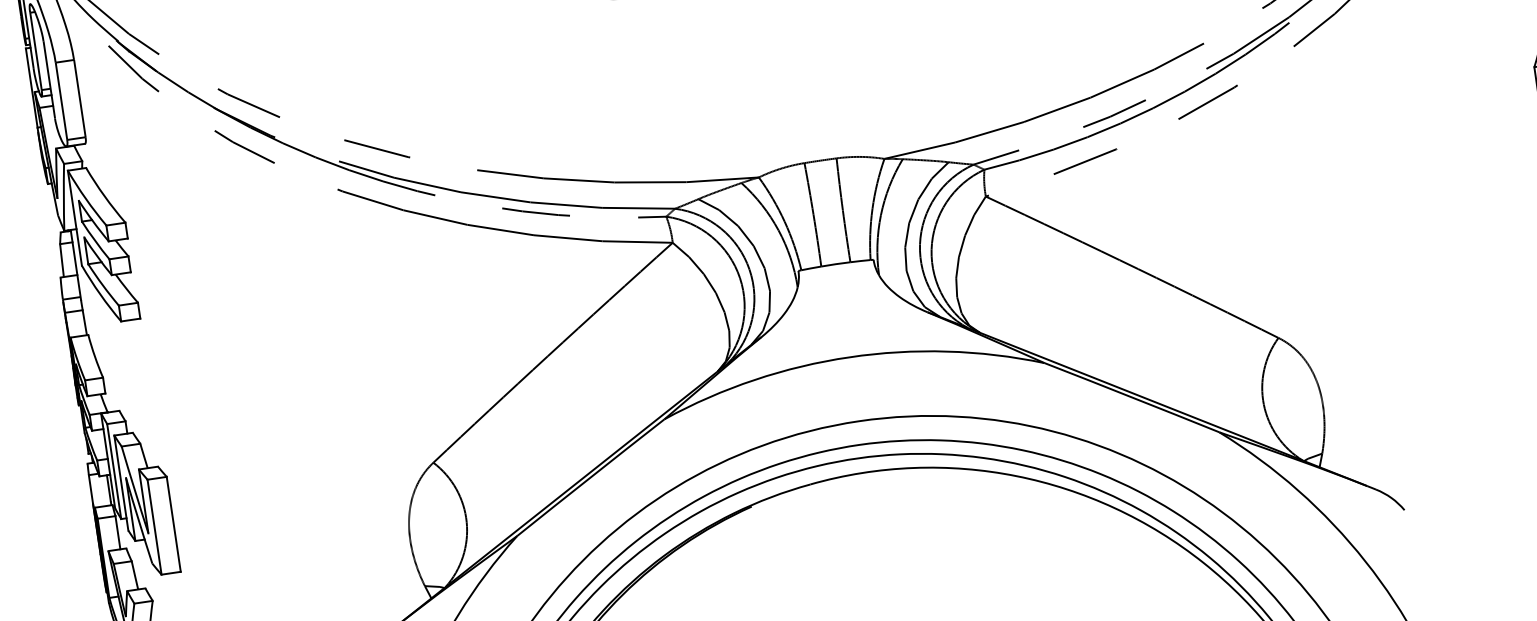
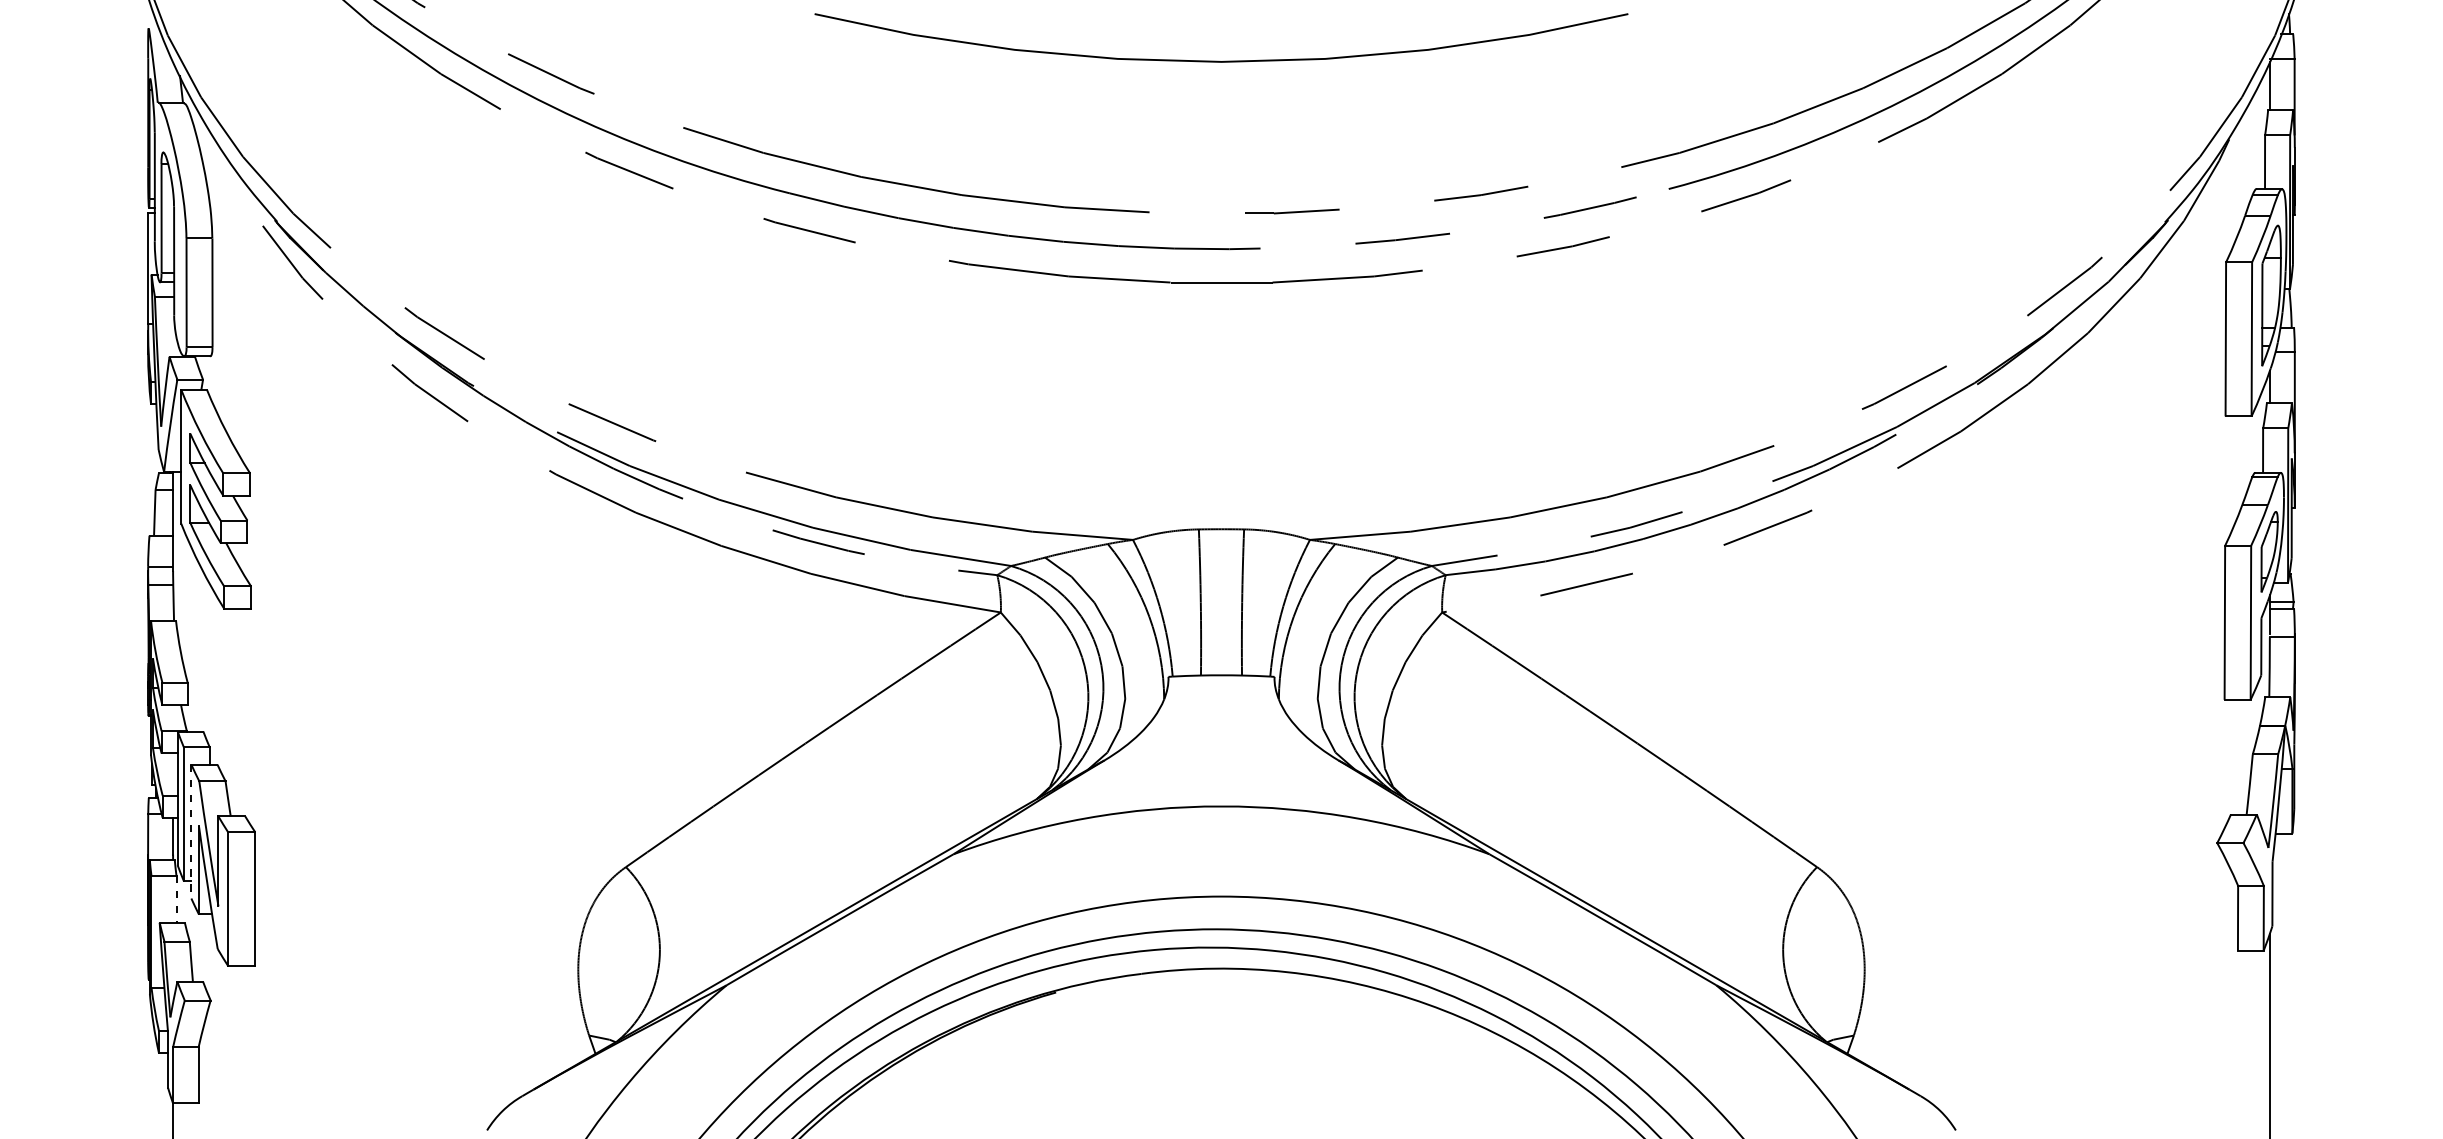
line: (121, 482) -> (191, 831), solid -> dashed
line: (117, 532) -> (176, 899), solid -> dashed

